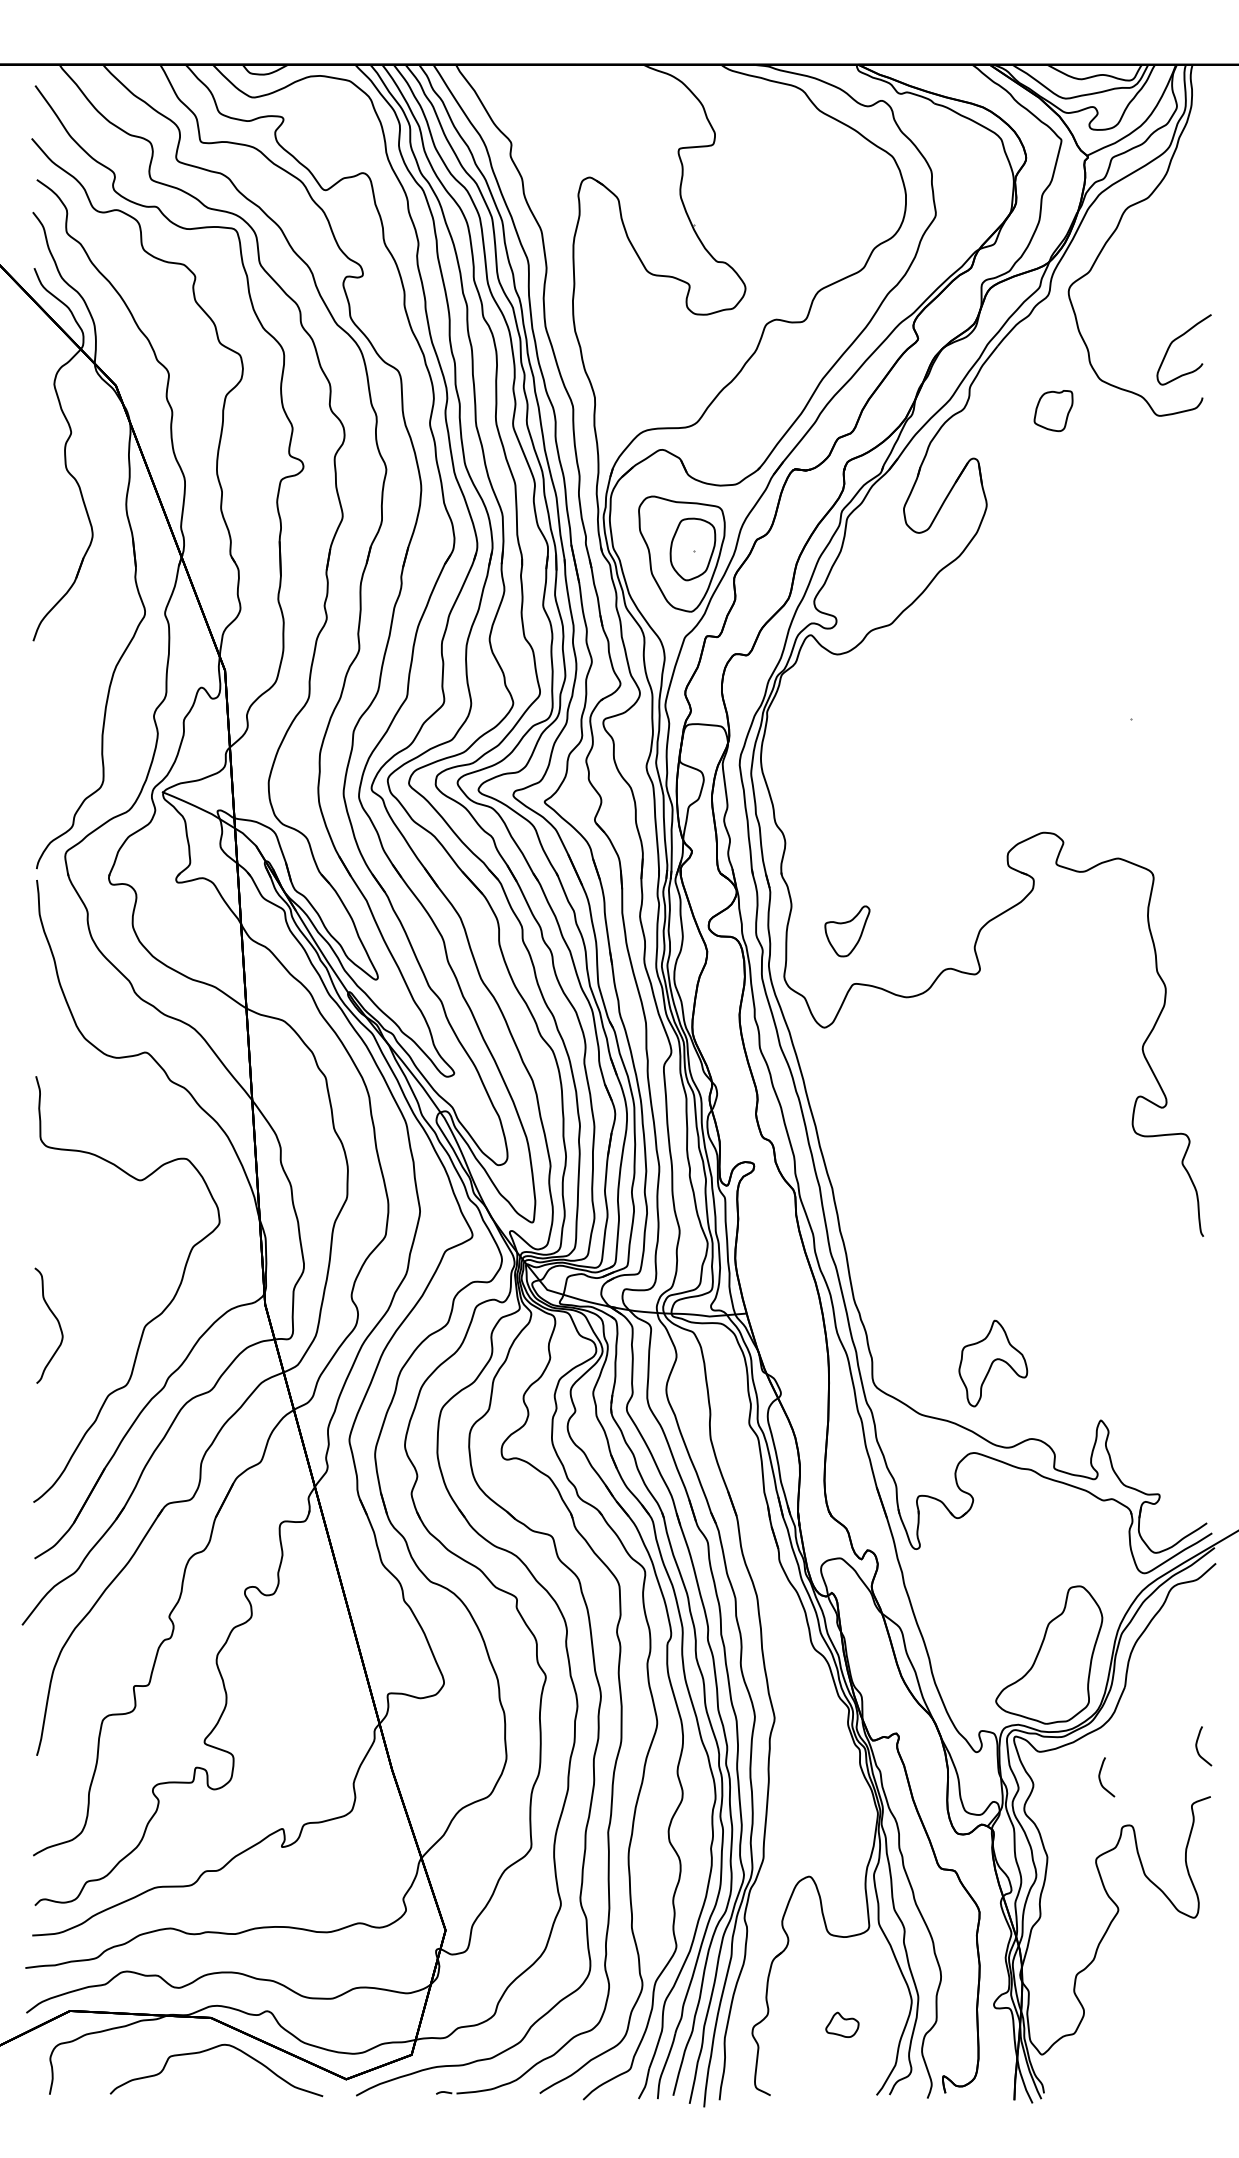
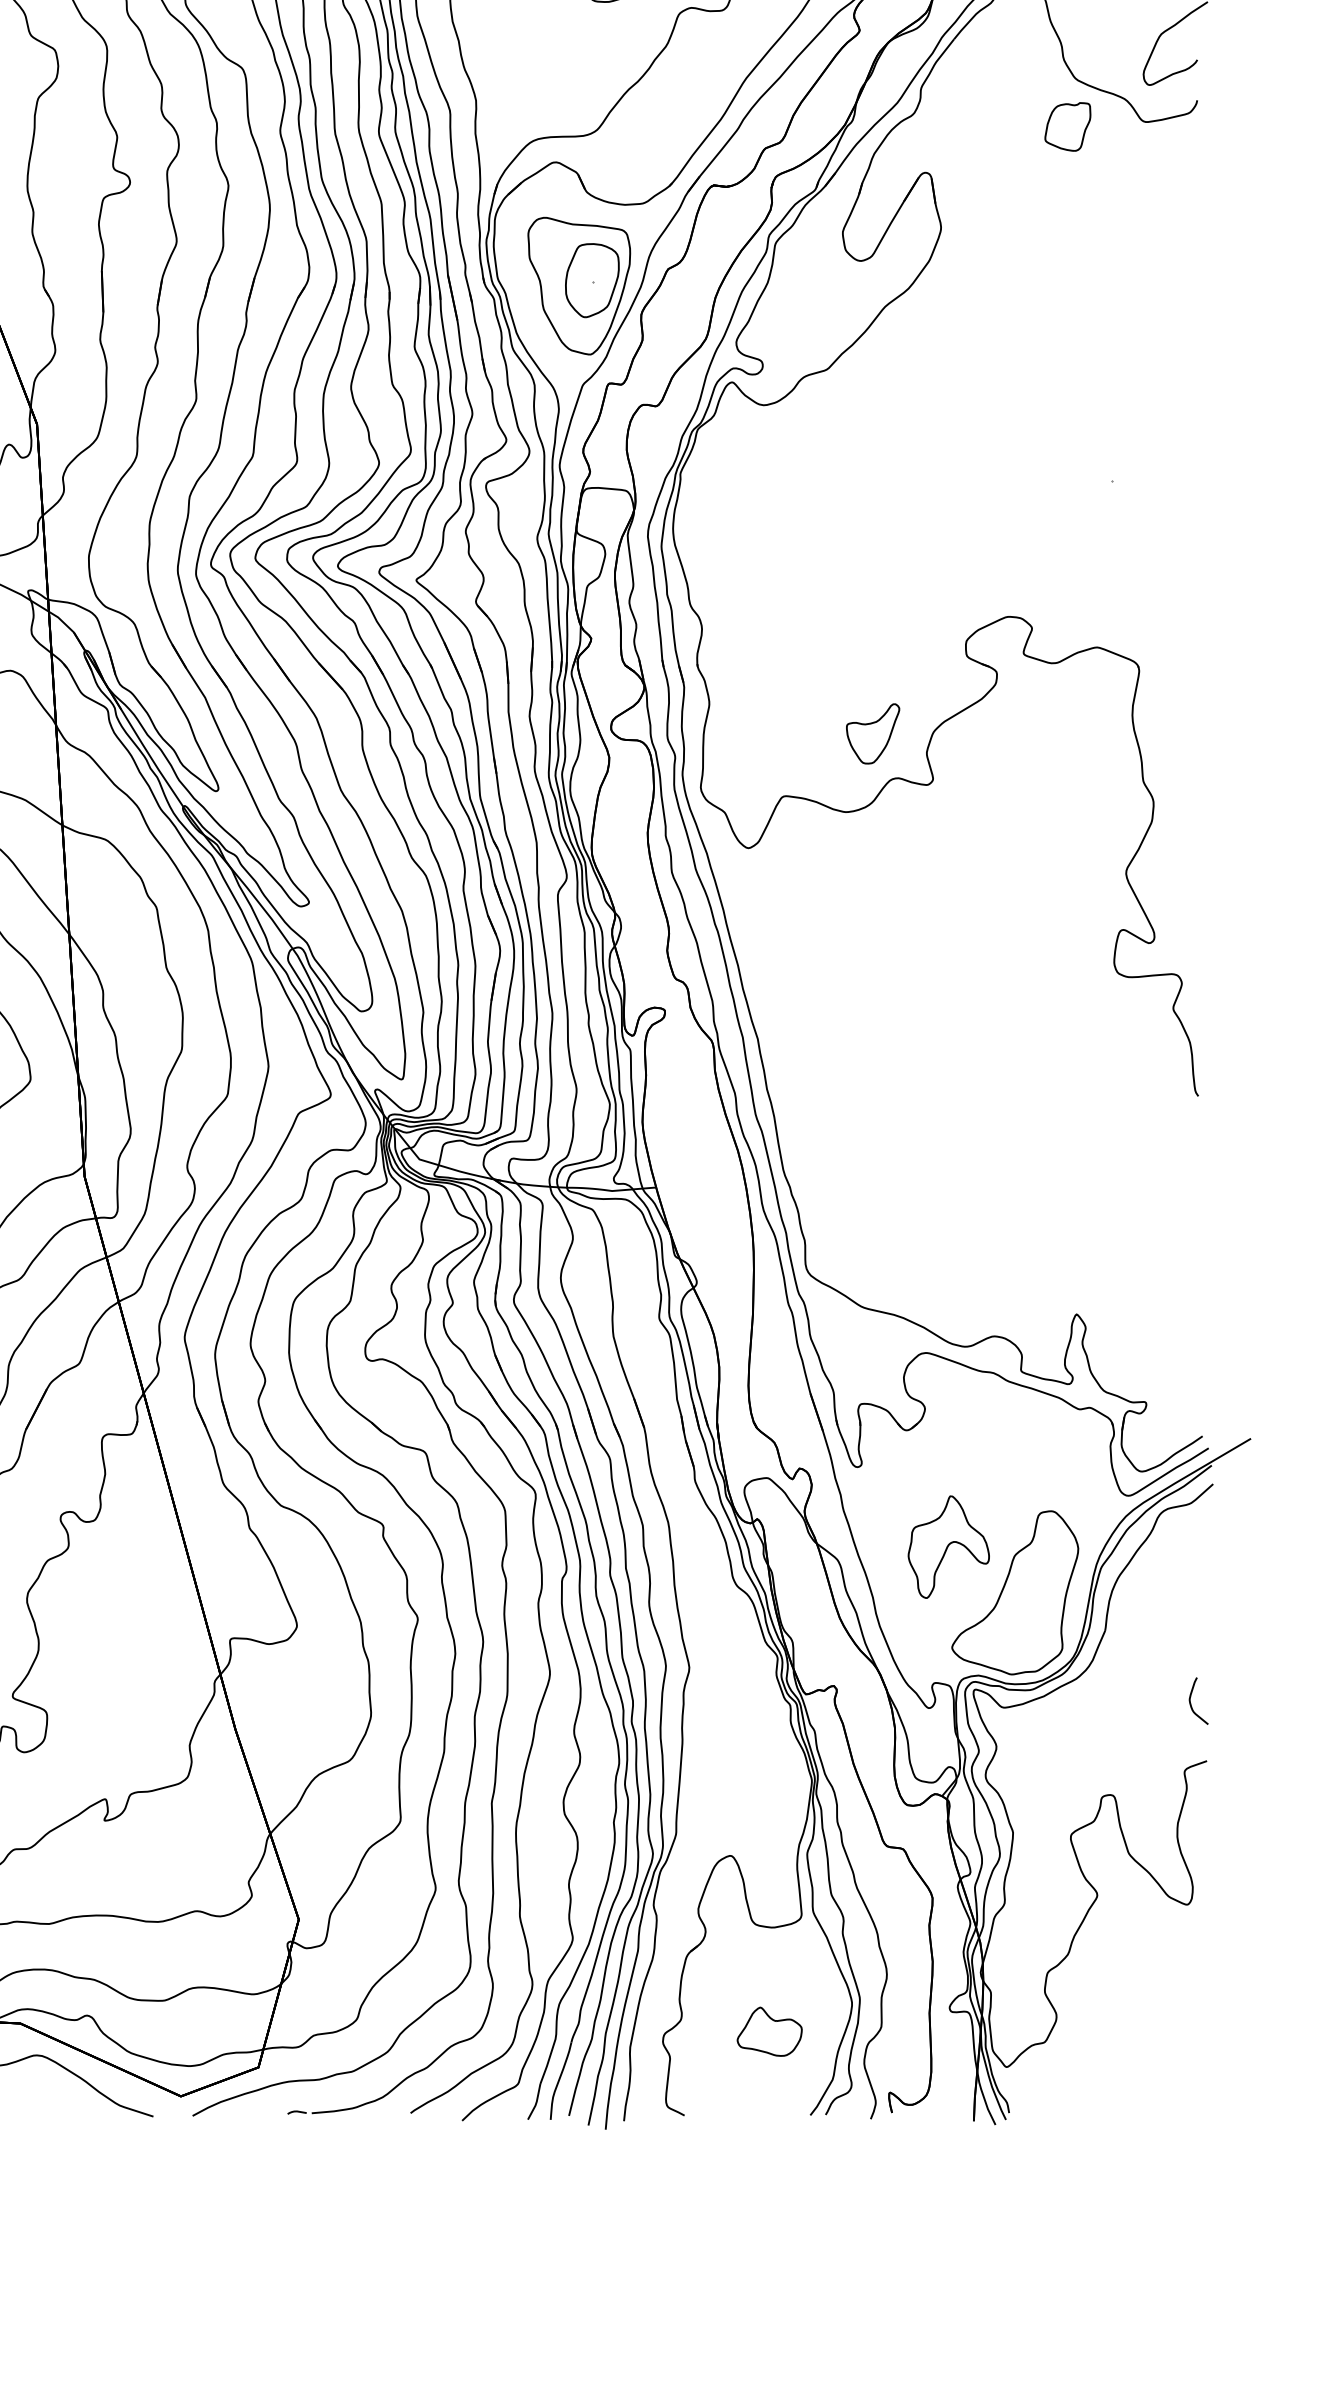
part: (1053, 411) -> (1067, 127), moved
part: (847, 931) -> (873, 734), moved
part: (993, 1363) -> (949, 1547), moved
curve: (1100, 1777) -> (1076, 1738), removed
part: (842, 2024) -> (769, 2031), size x1.67

